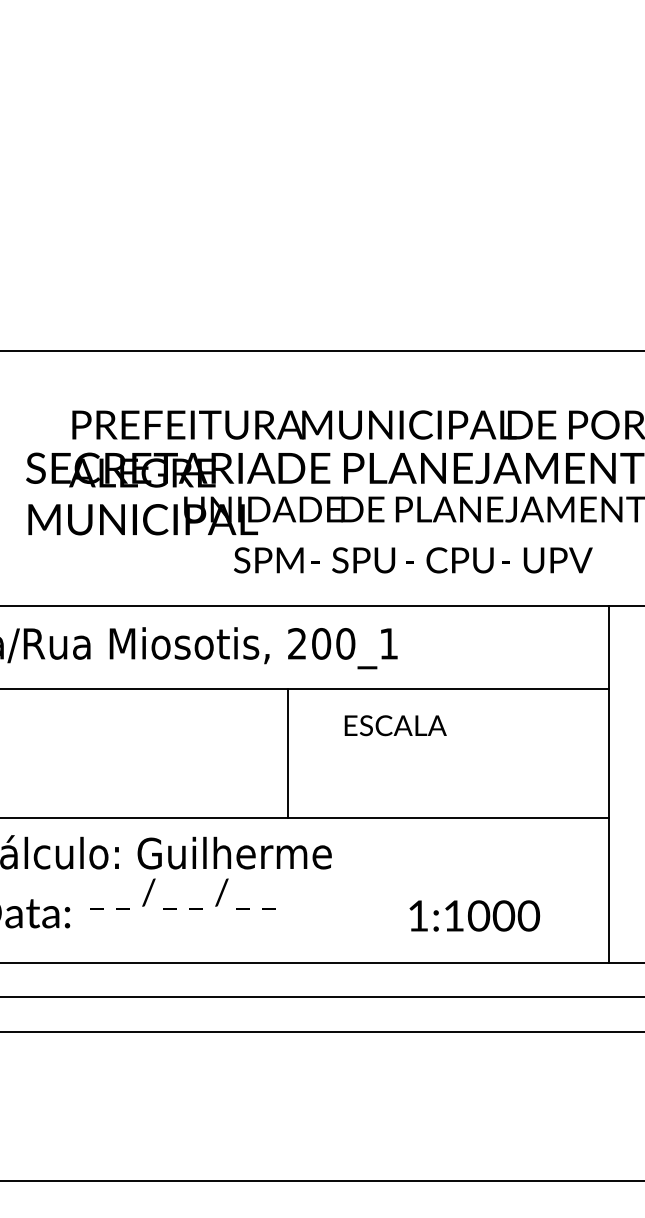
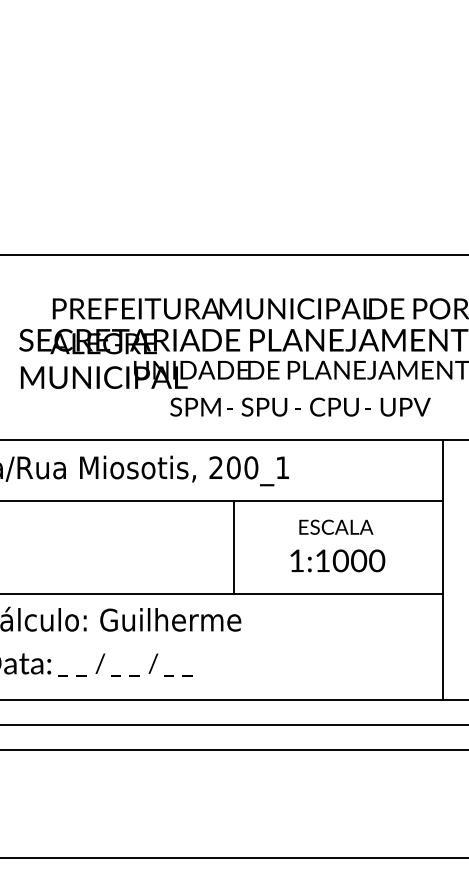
text: (395, 725) -> (336, 527), moved
line: (287, 753) -> (233, 547), moved
text: (182, 893) -> (124, 664), moved
text: (474, 915) -> (337, 560), moved

